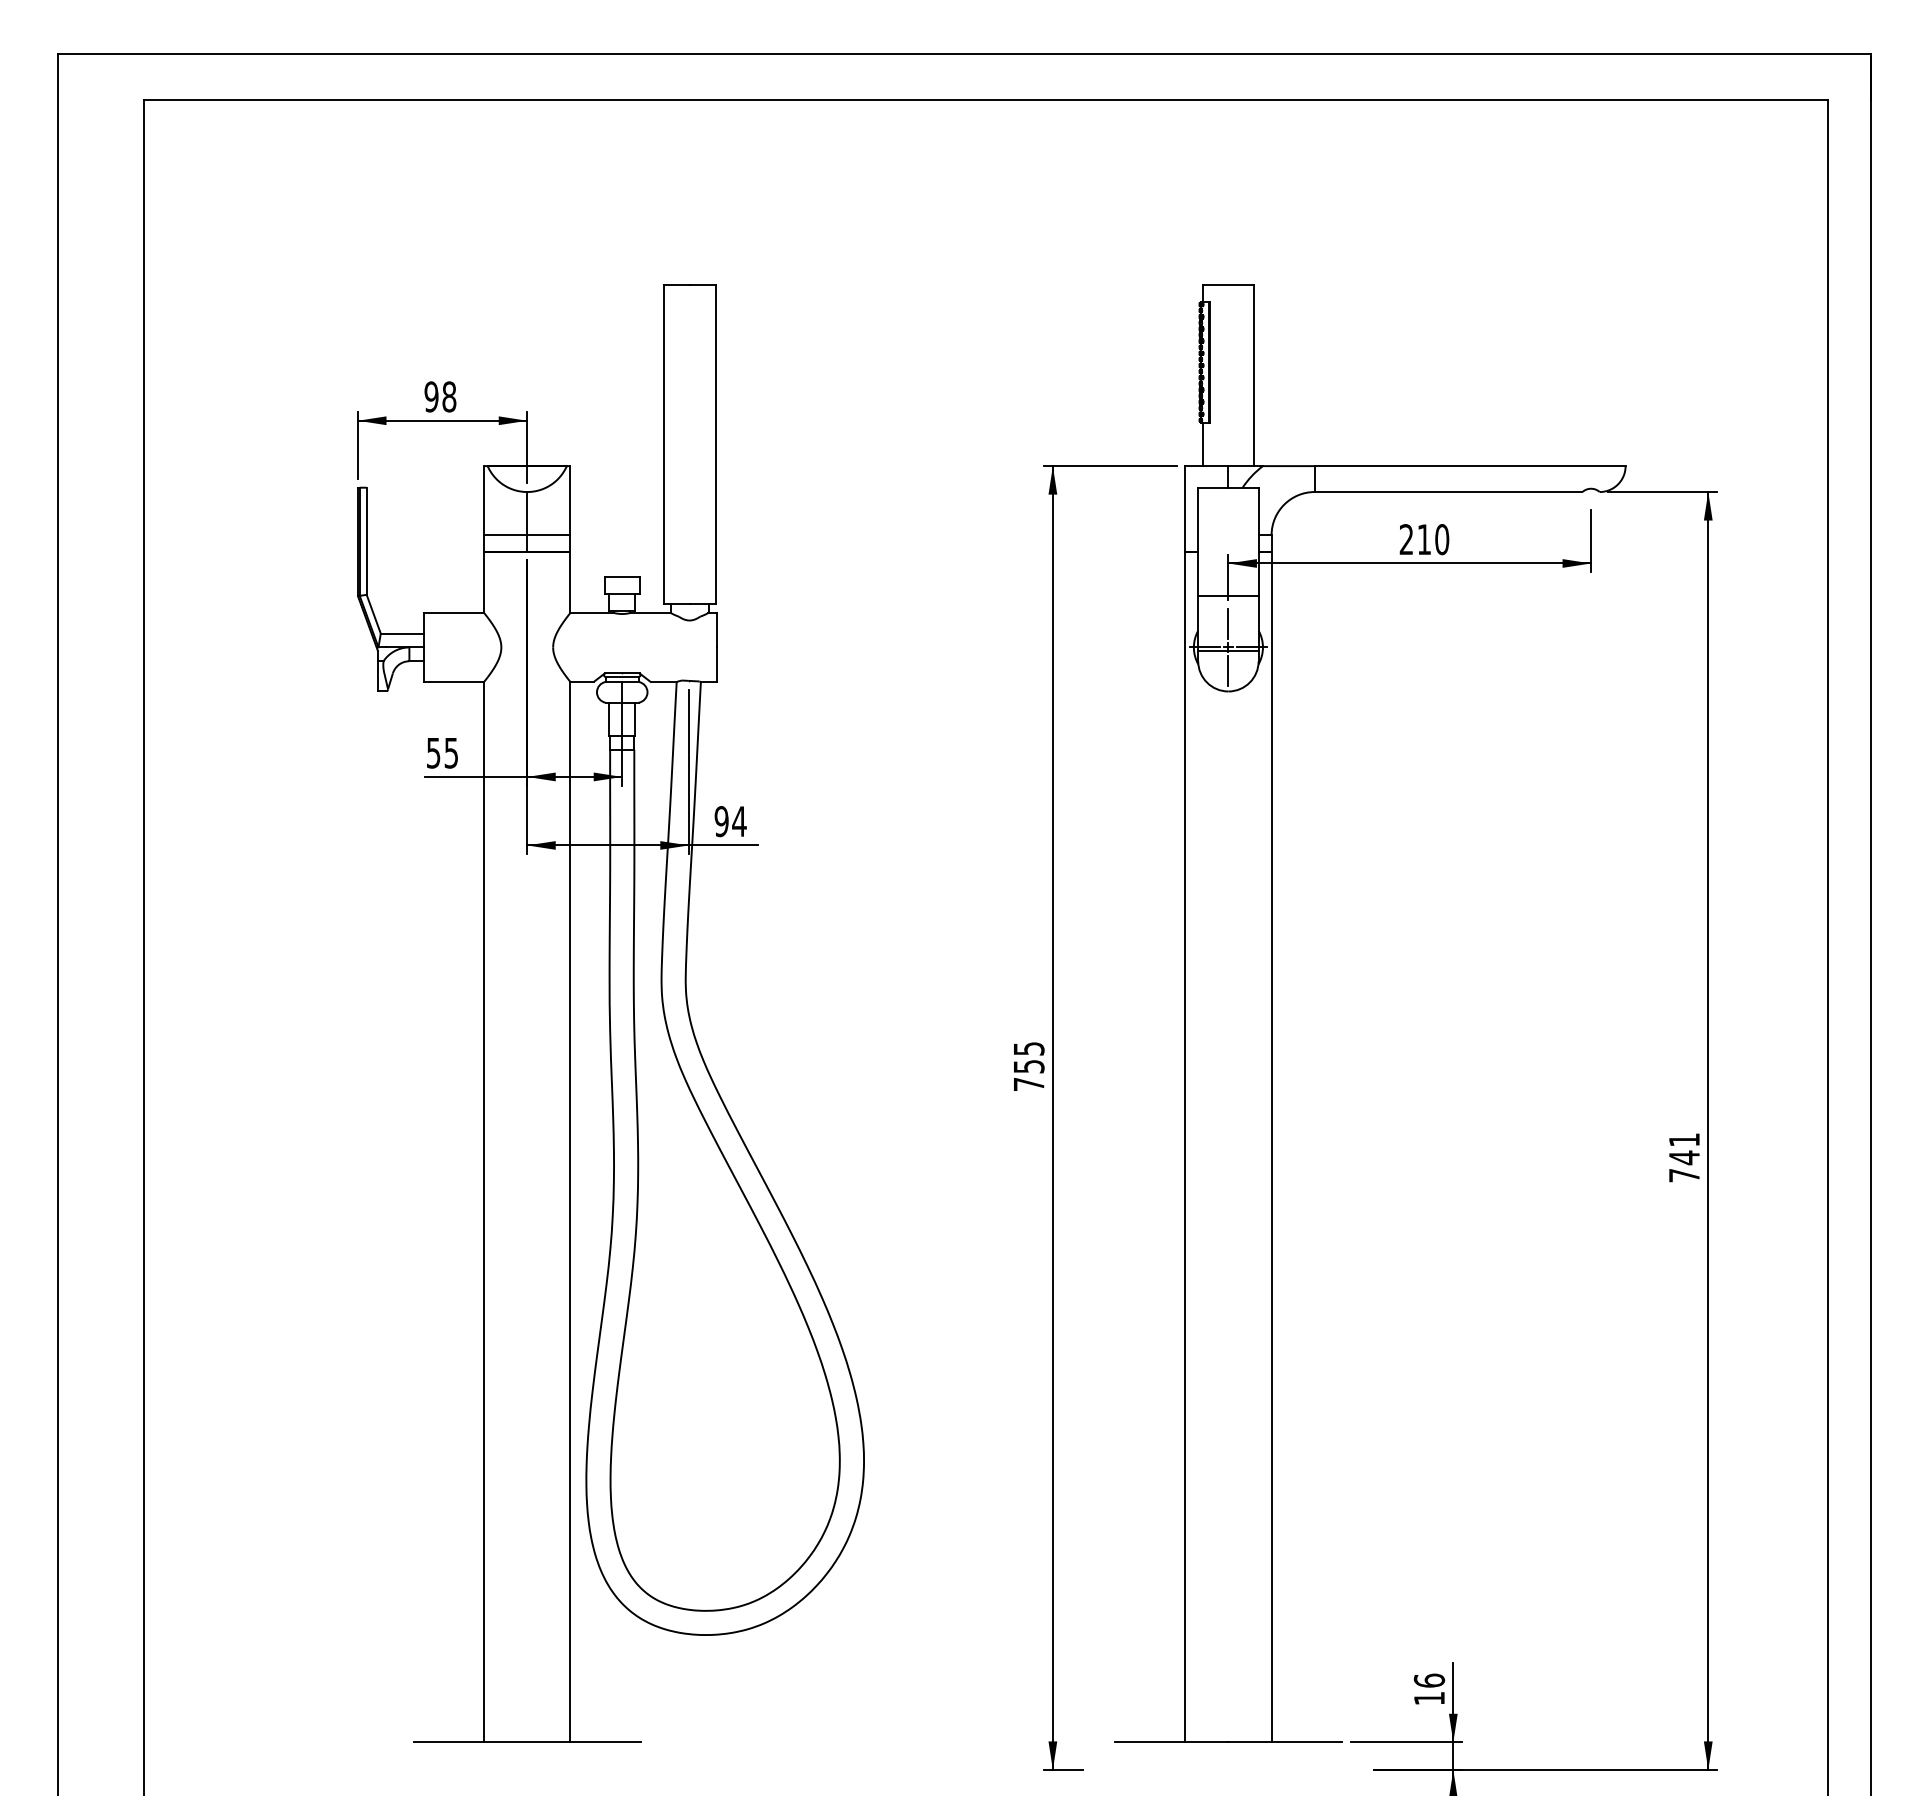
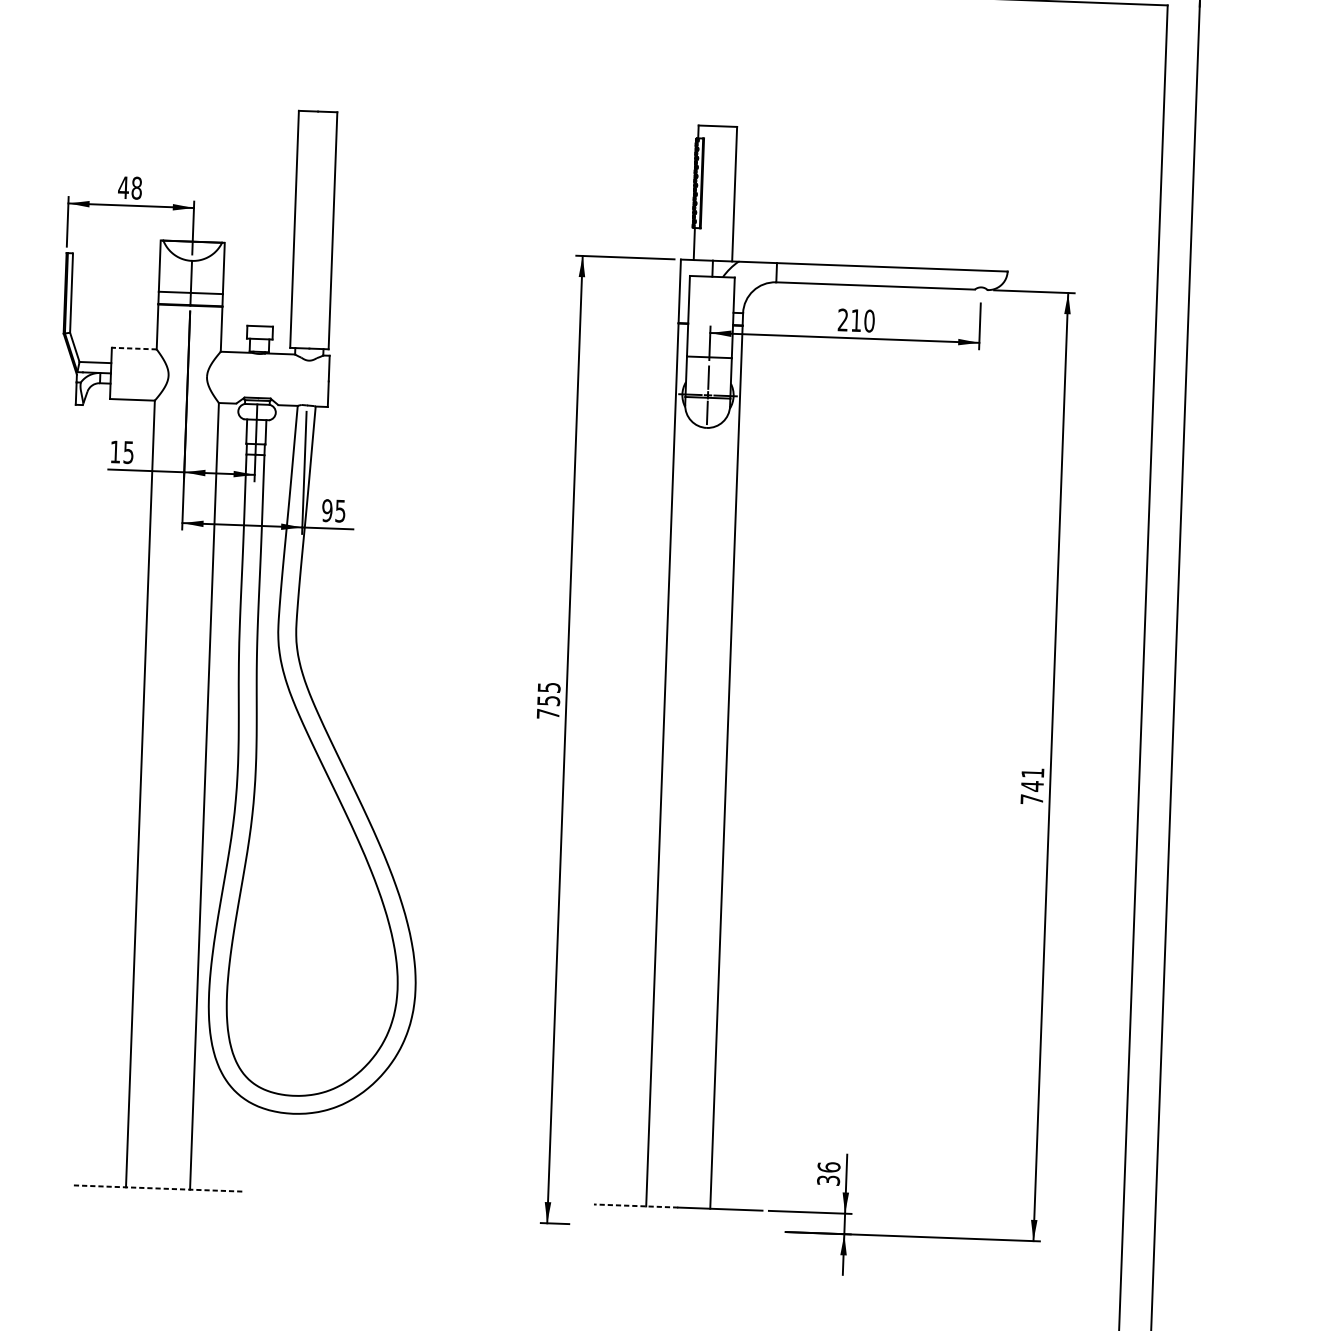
text: (431, 396) -> (123, 187), 98 -> 48
line: (453, 612) -> (134, 348), solid -> dashed
text: (433, 753) -> (115, 452), 55 -> 15
text: (739, 821) -> (340, 511), 94 -> 95
text: (1429, 1698) -> (828, 1180), 16 -> 36
line: (527, 1742) -> (158, 1188), solid -> dashed
line: (1171, 1742) -> (635, 1206), solid -> dashed

